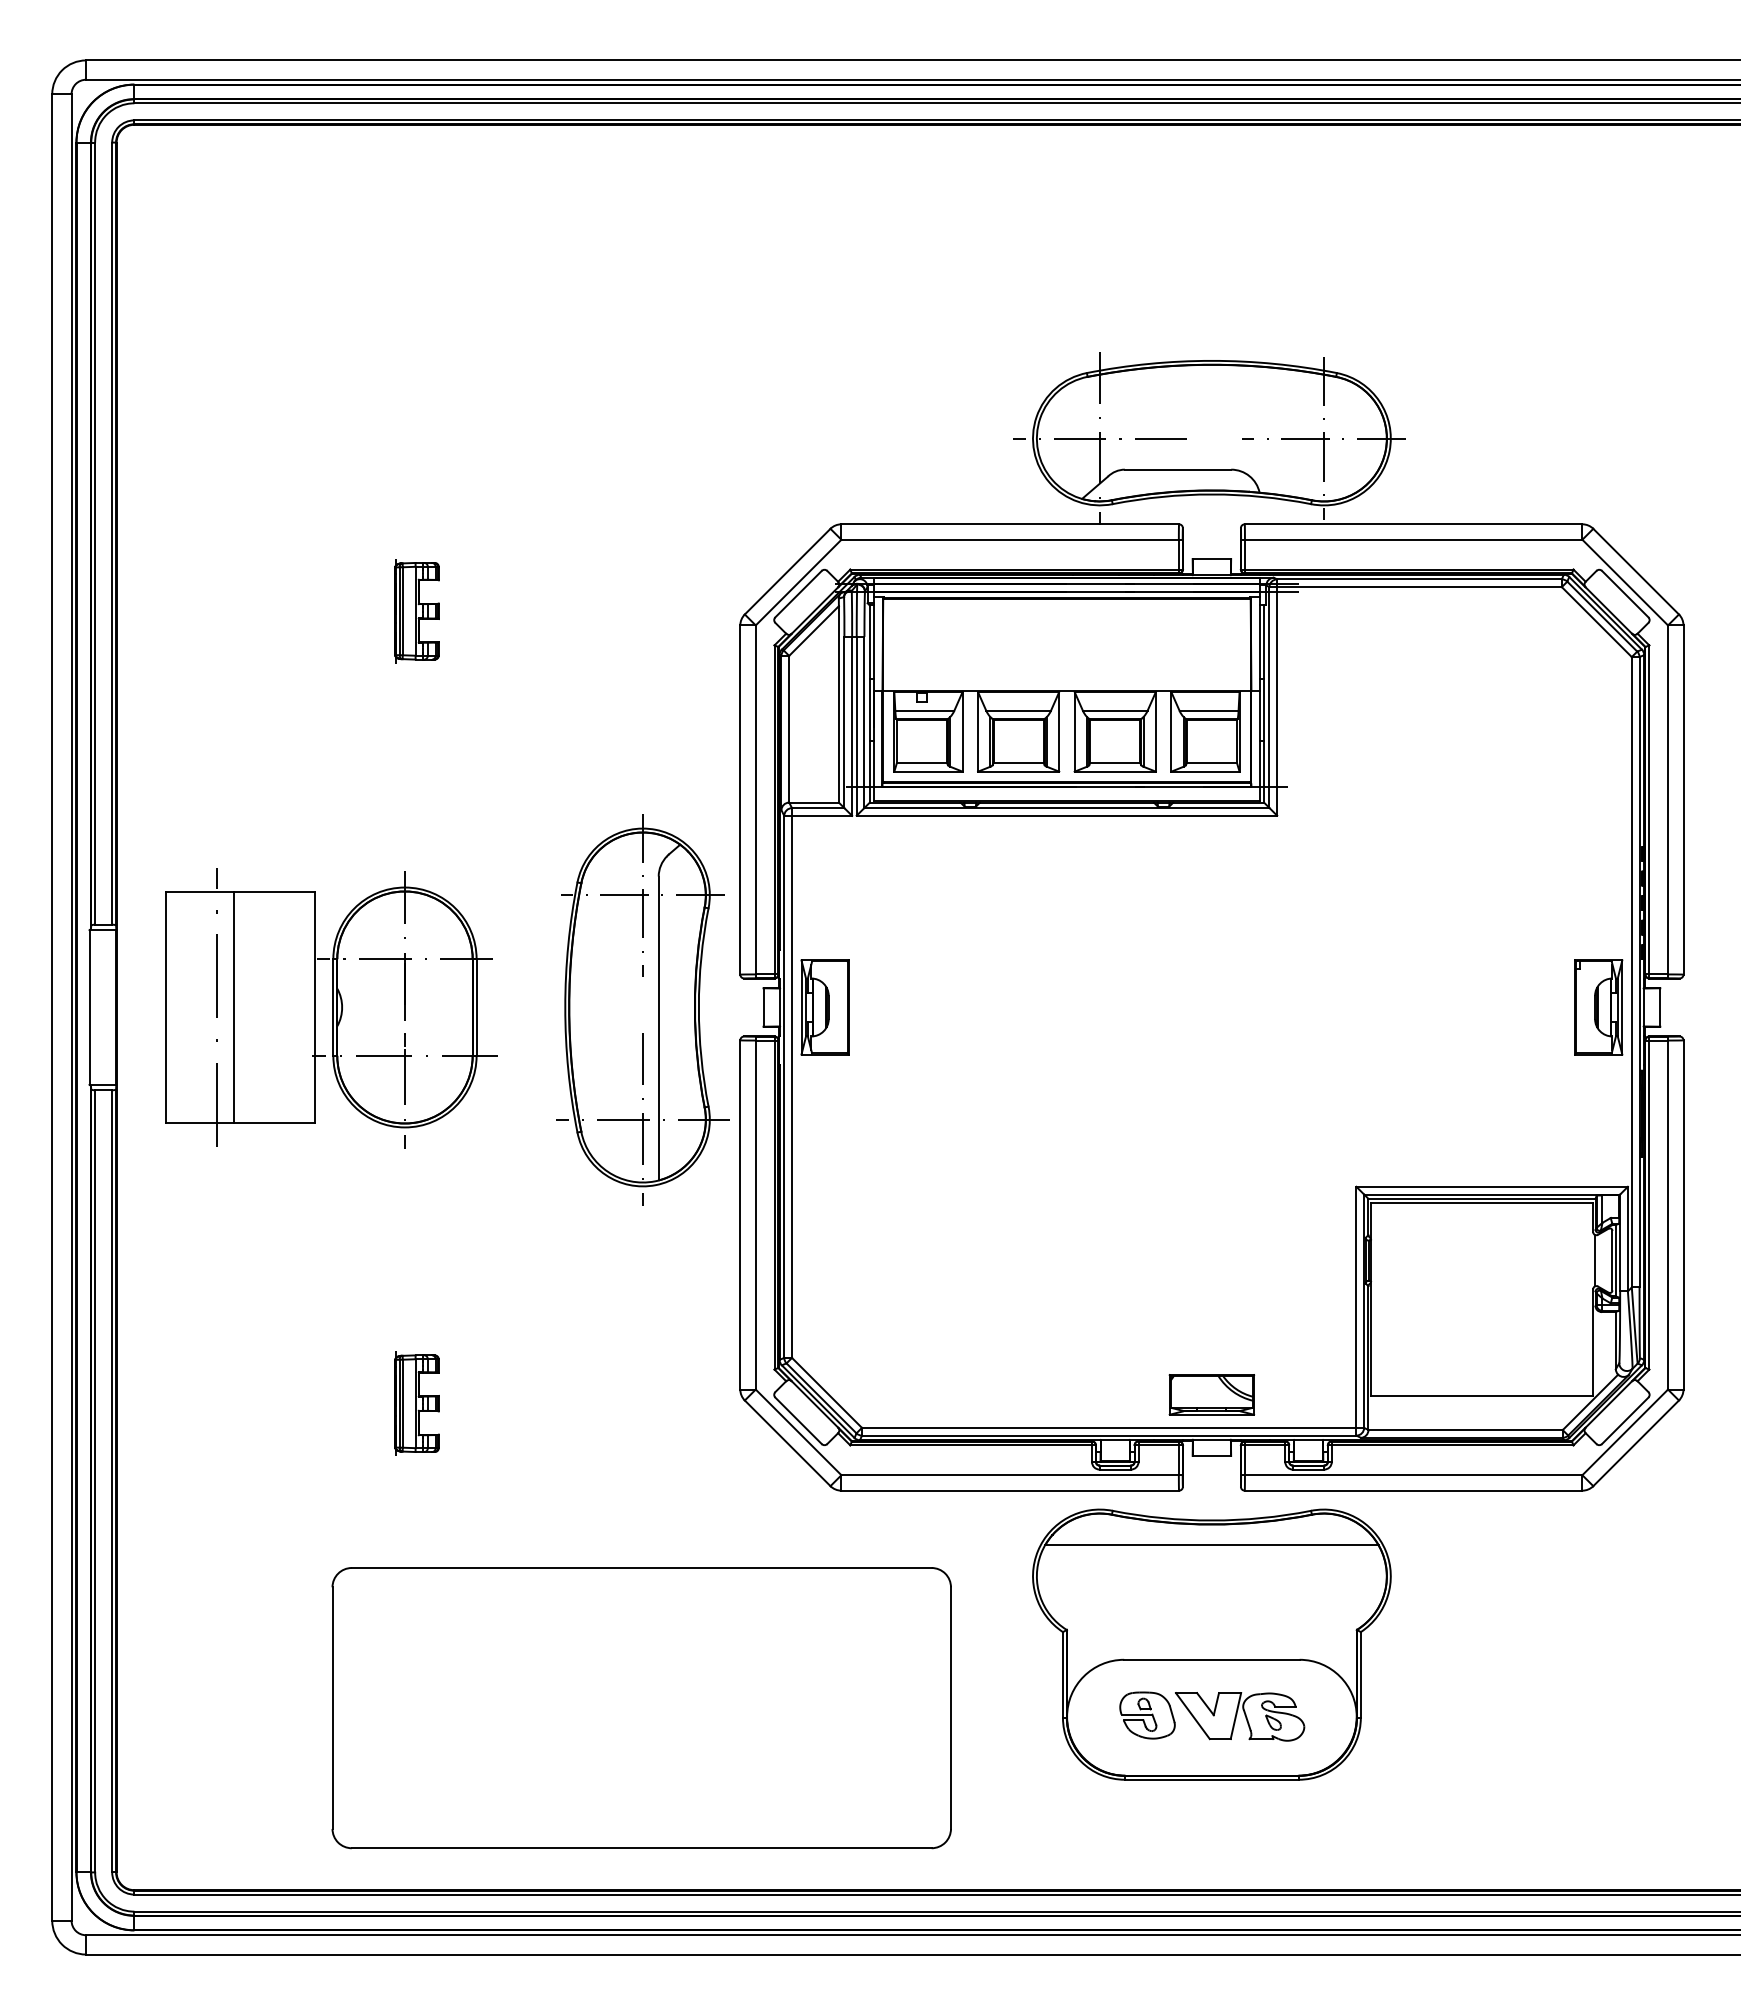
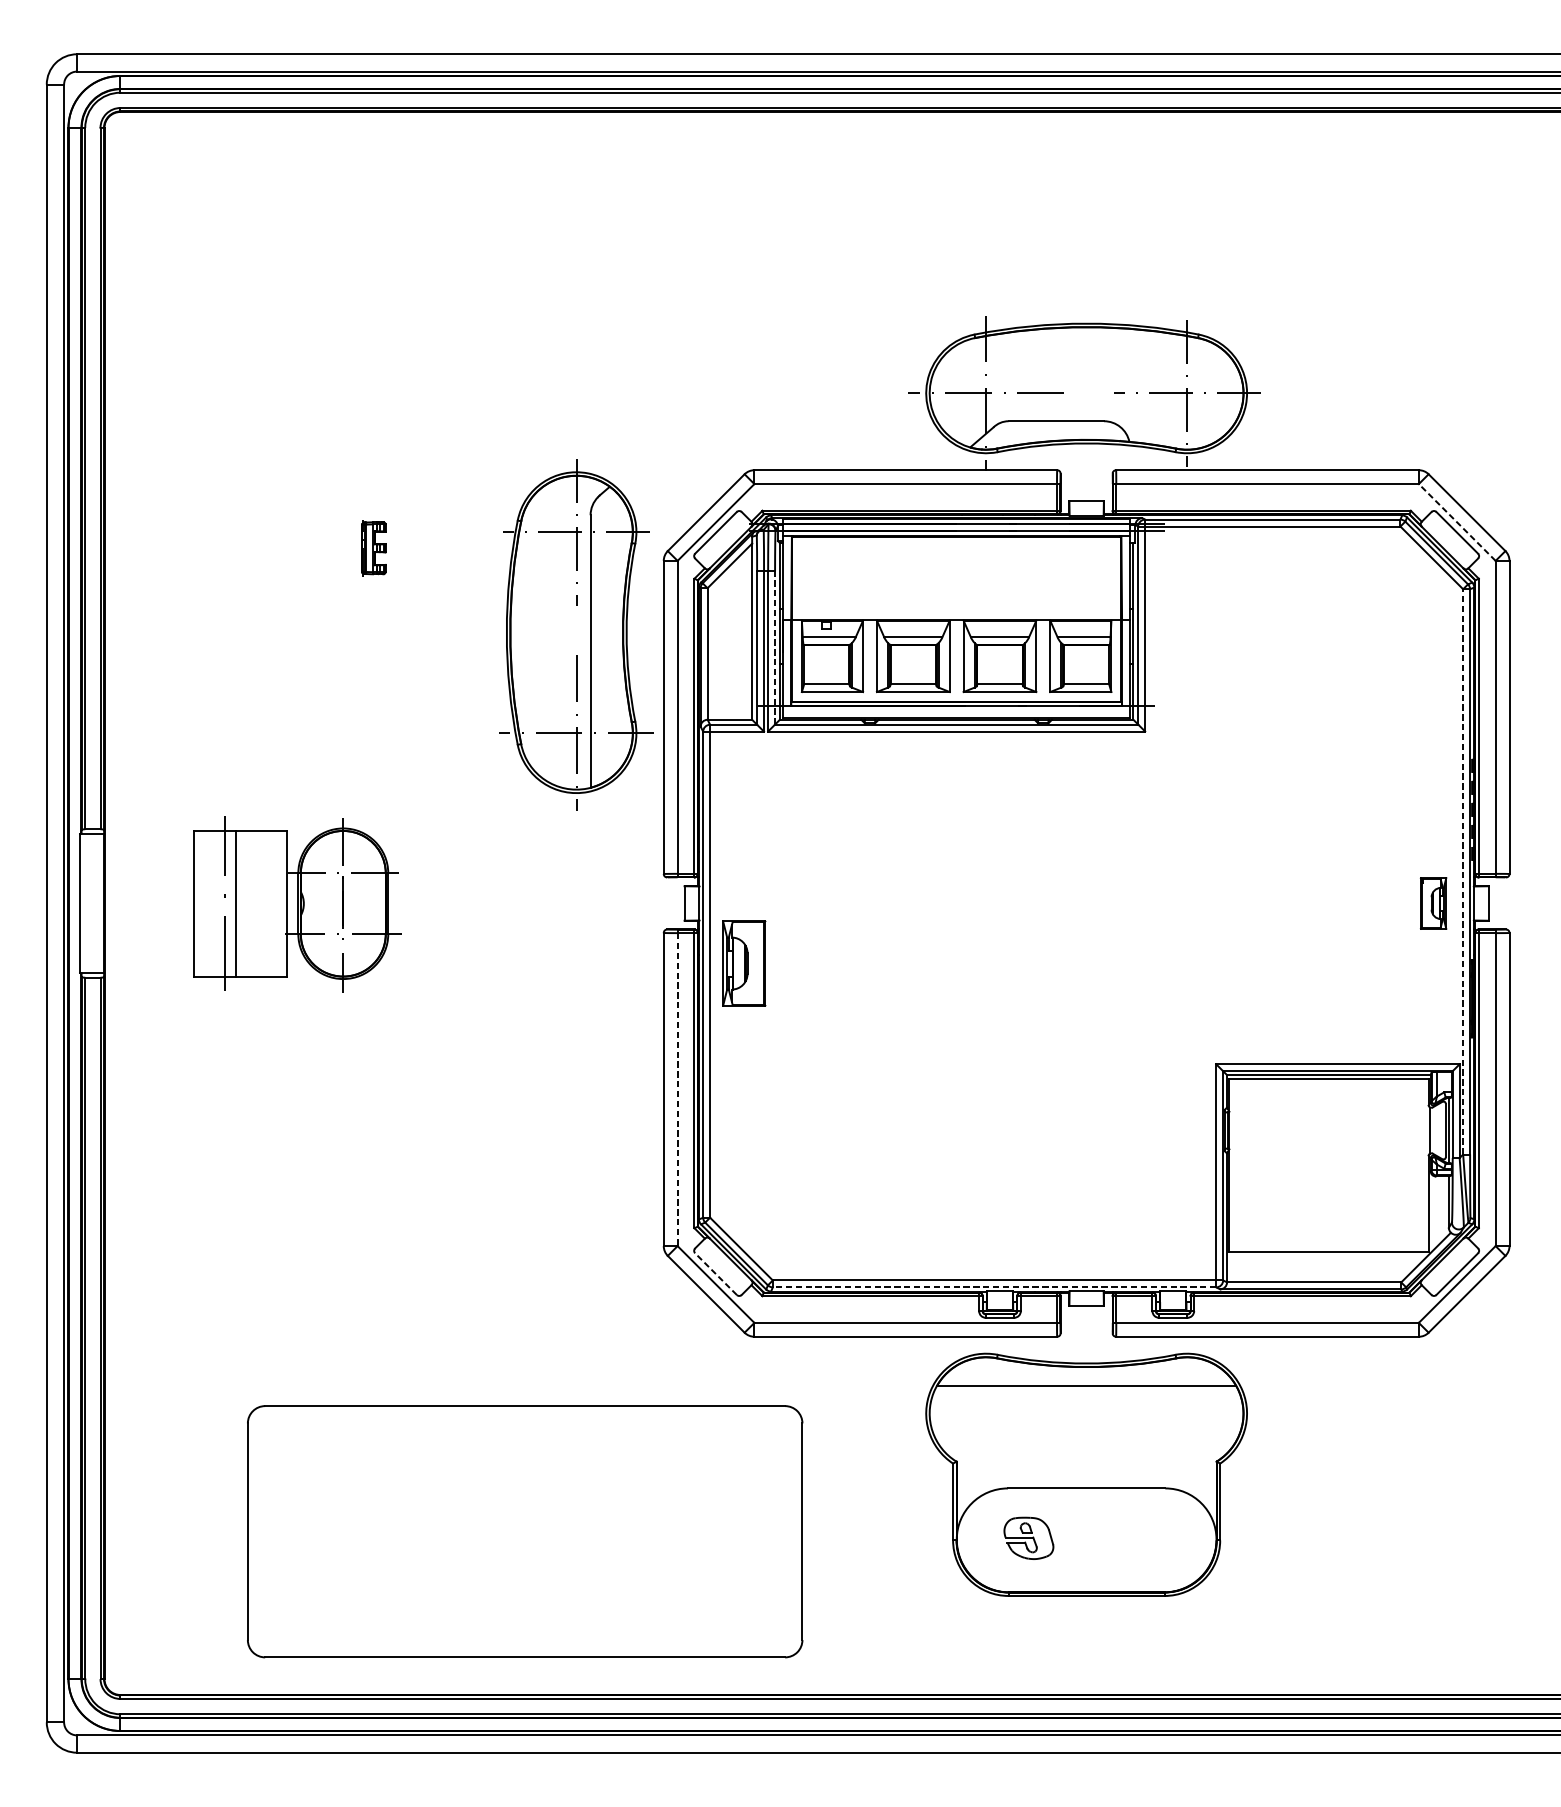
line: (1625, 582) -> (1457, 522), solid -> dashed
part: (416, 611) -> (373, 548), size x0.6
line: (864, 722) -> (775, 647), solid -> dashed
line: (1631, 971) -> (1462, 871), solid -> dashed
part: (824, 1007) -> (743, 963), moved
part: (1598, 1007) -> (1433, 903), size x0.6
part: (331, 1008) -> (297, 904), size x0.7
part: (642, 1009) -> (576, 634), moved
line: (755, 1215) -> (677, 1090), solid -> dashed
part: (1211, 1394) -> (1086, 1250), removed
part: (416, 1403) -> (373, 1258), removed
line: (798, 1420) -> (715, 1273), solid -> dashed
line: (1108, 1435) -> (993, 1287), solid -> dashed
part: (641, 1708) -> (524, 1532), moved
part: (1240, 1716) -> (1112, 1539), removed

